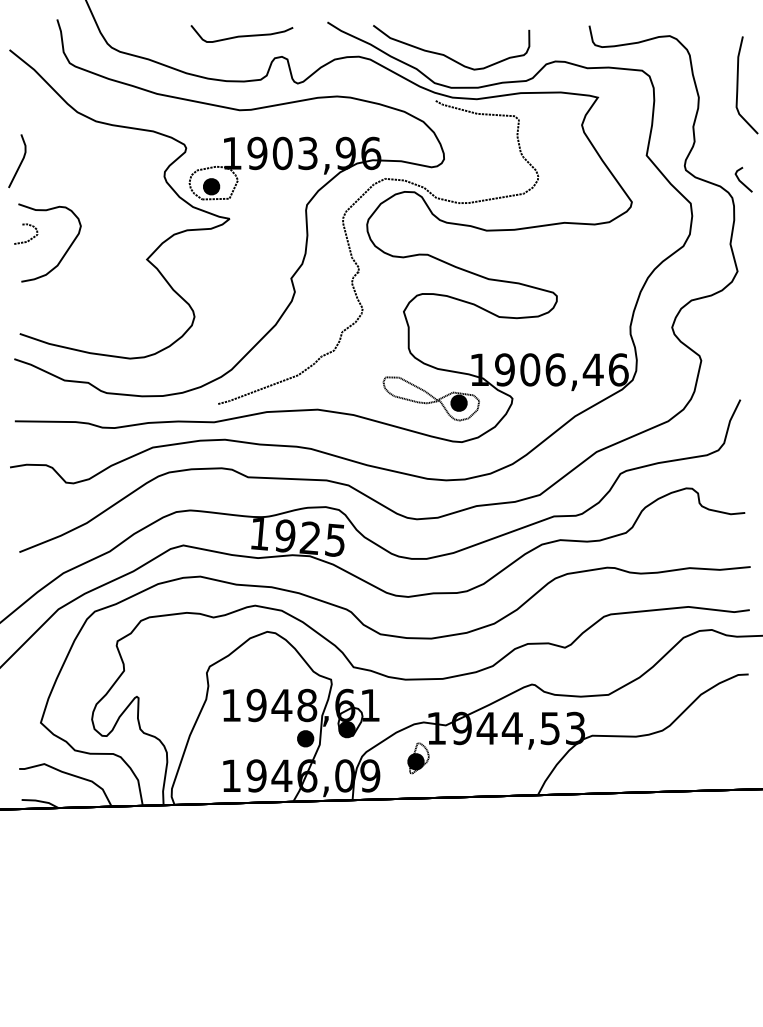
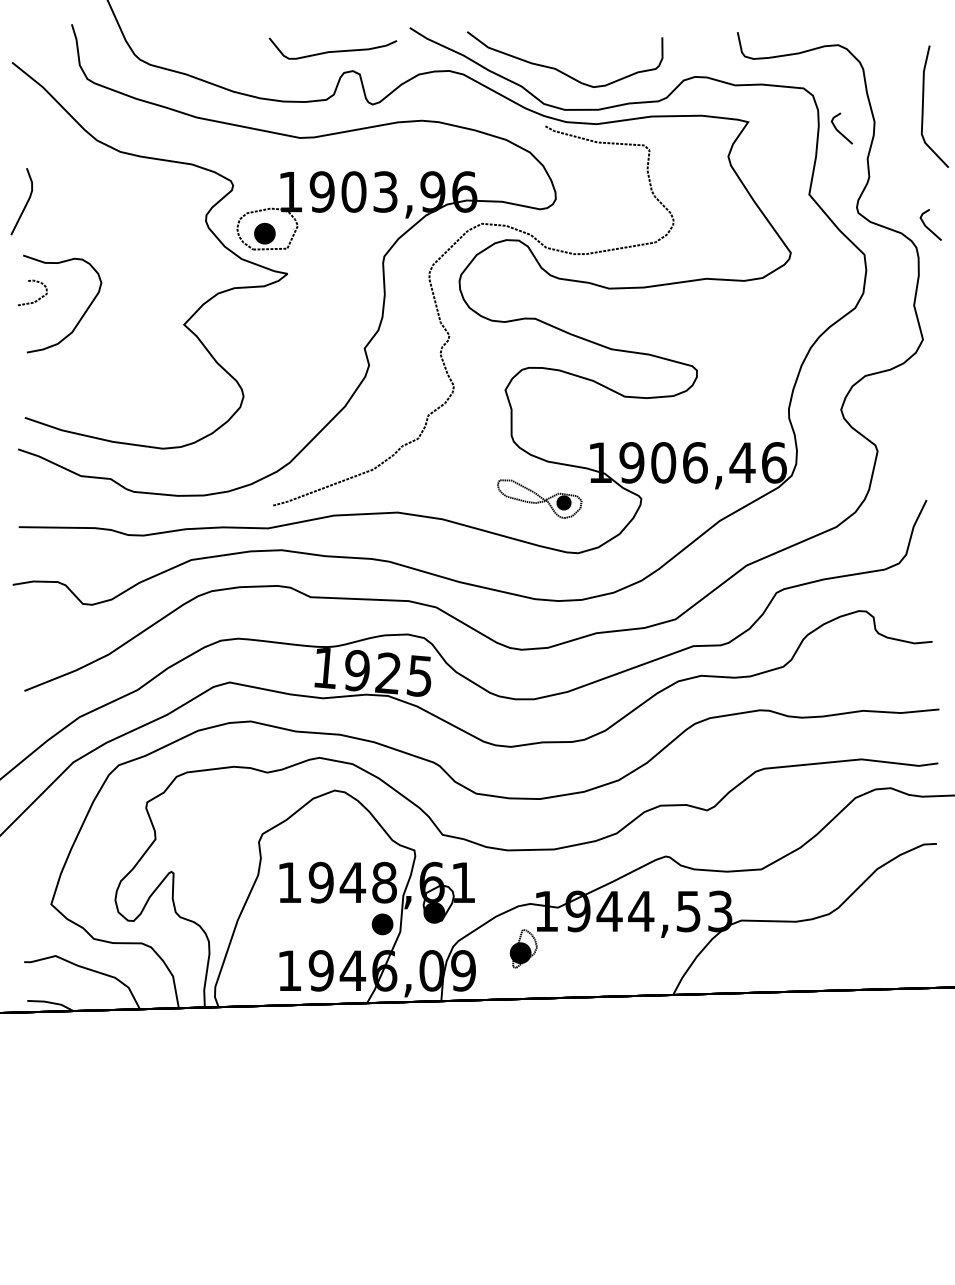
curve: (241, 35) -> (332, 50), moved
line: (670, 104) -> (839, 130), added
part: (430, 398) -> (538, 498), size x0.7

